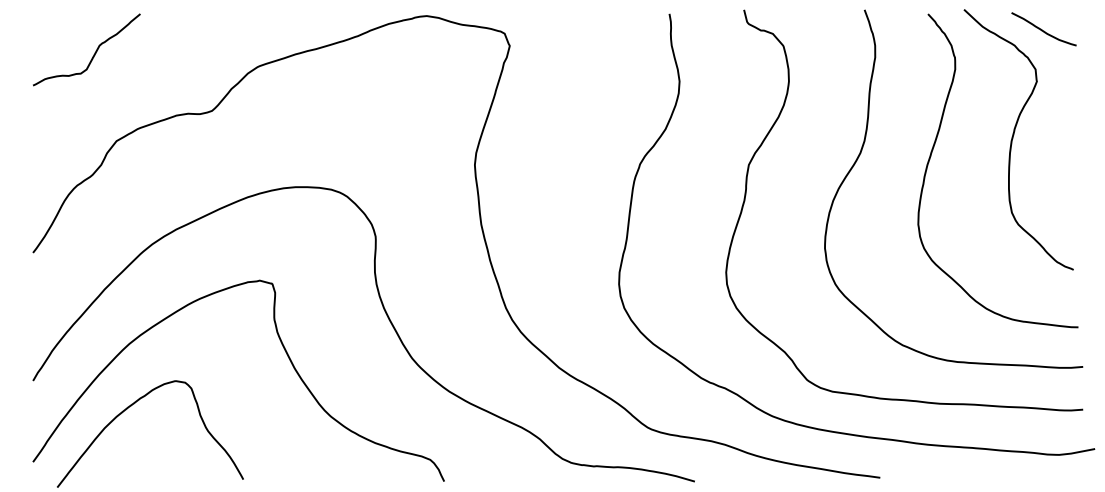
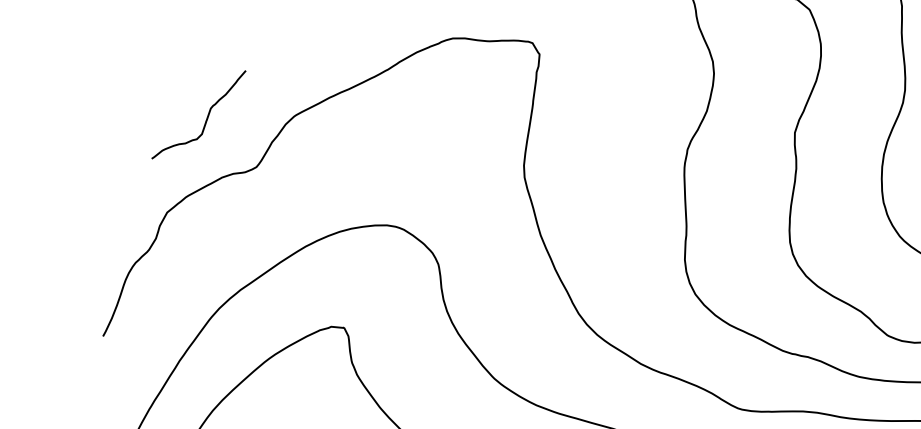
curve: (94, 52) -> (206, 116), moved

